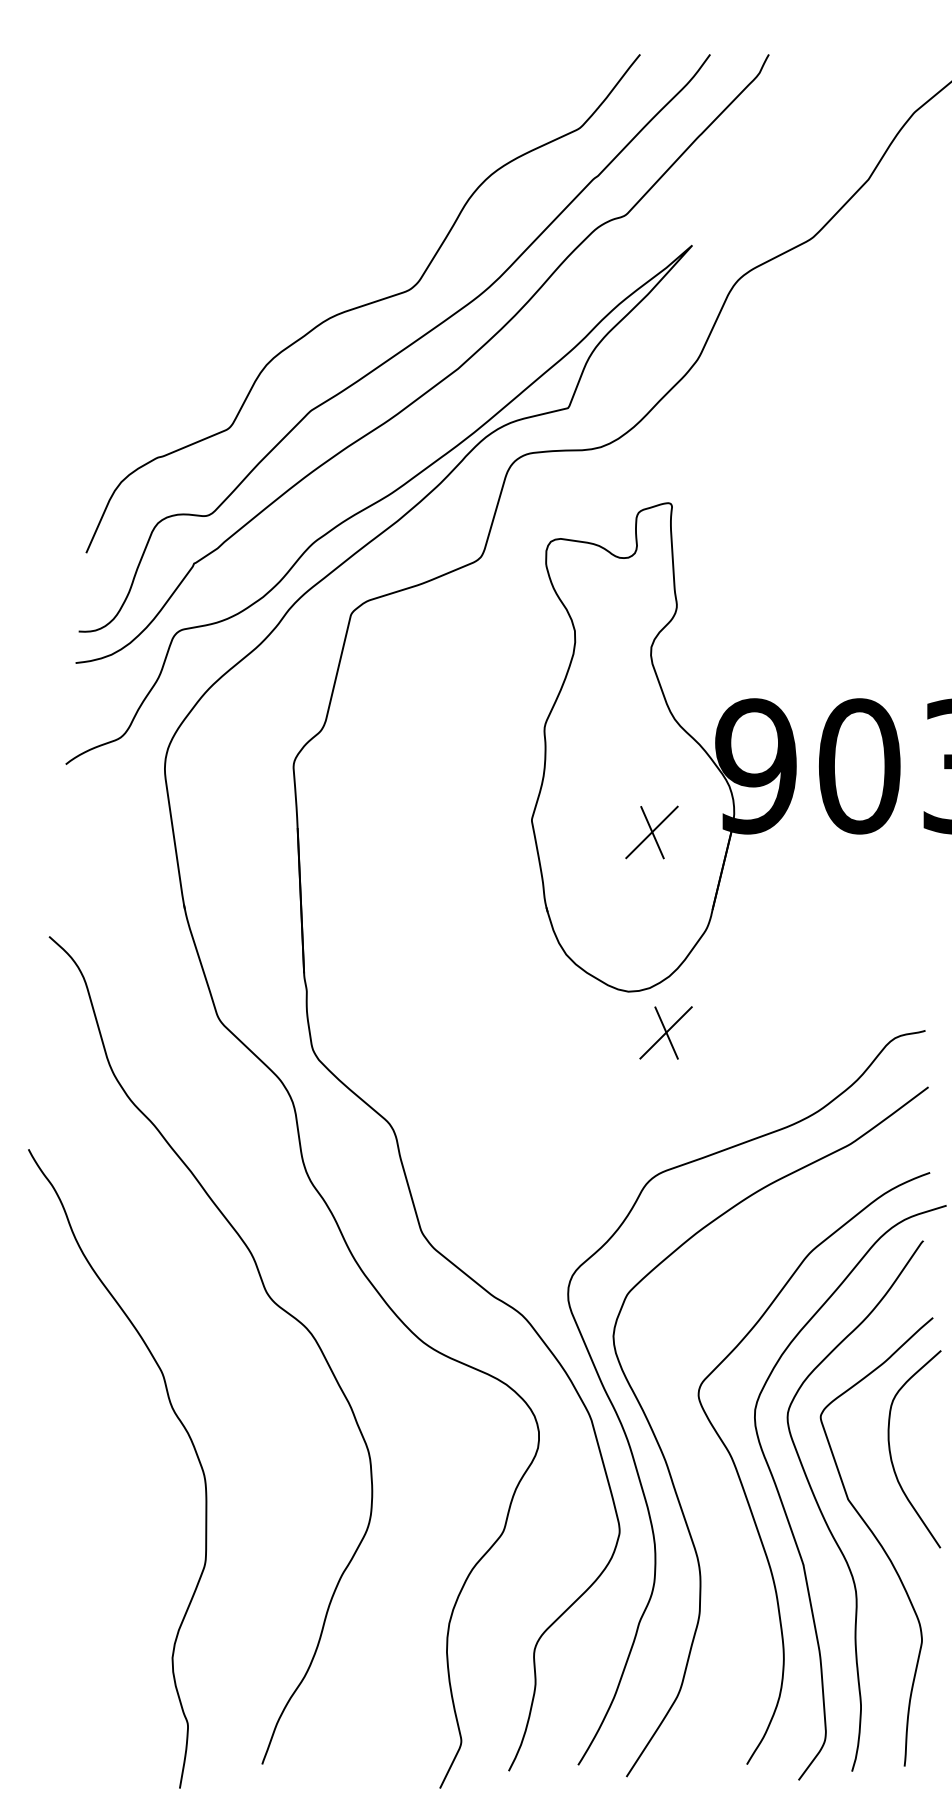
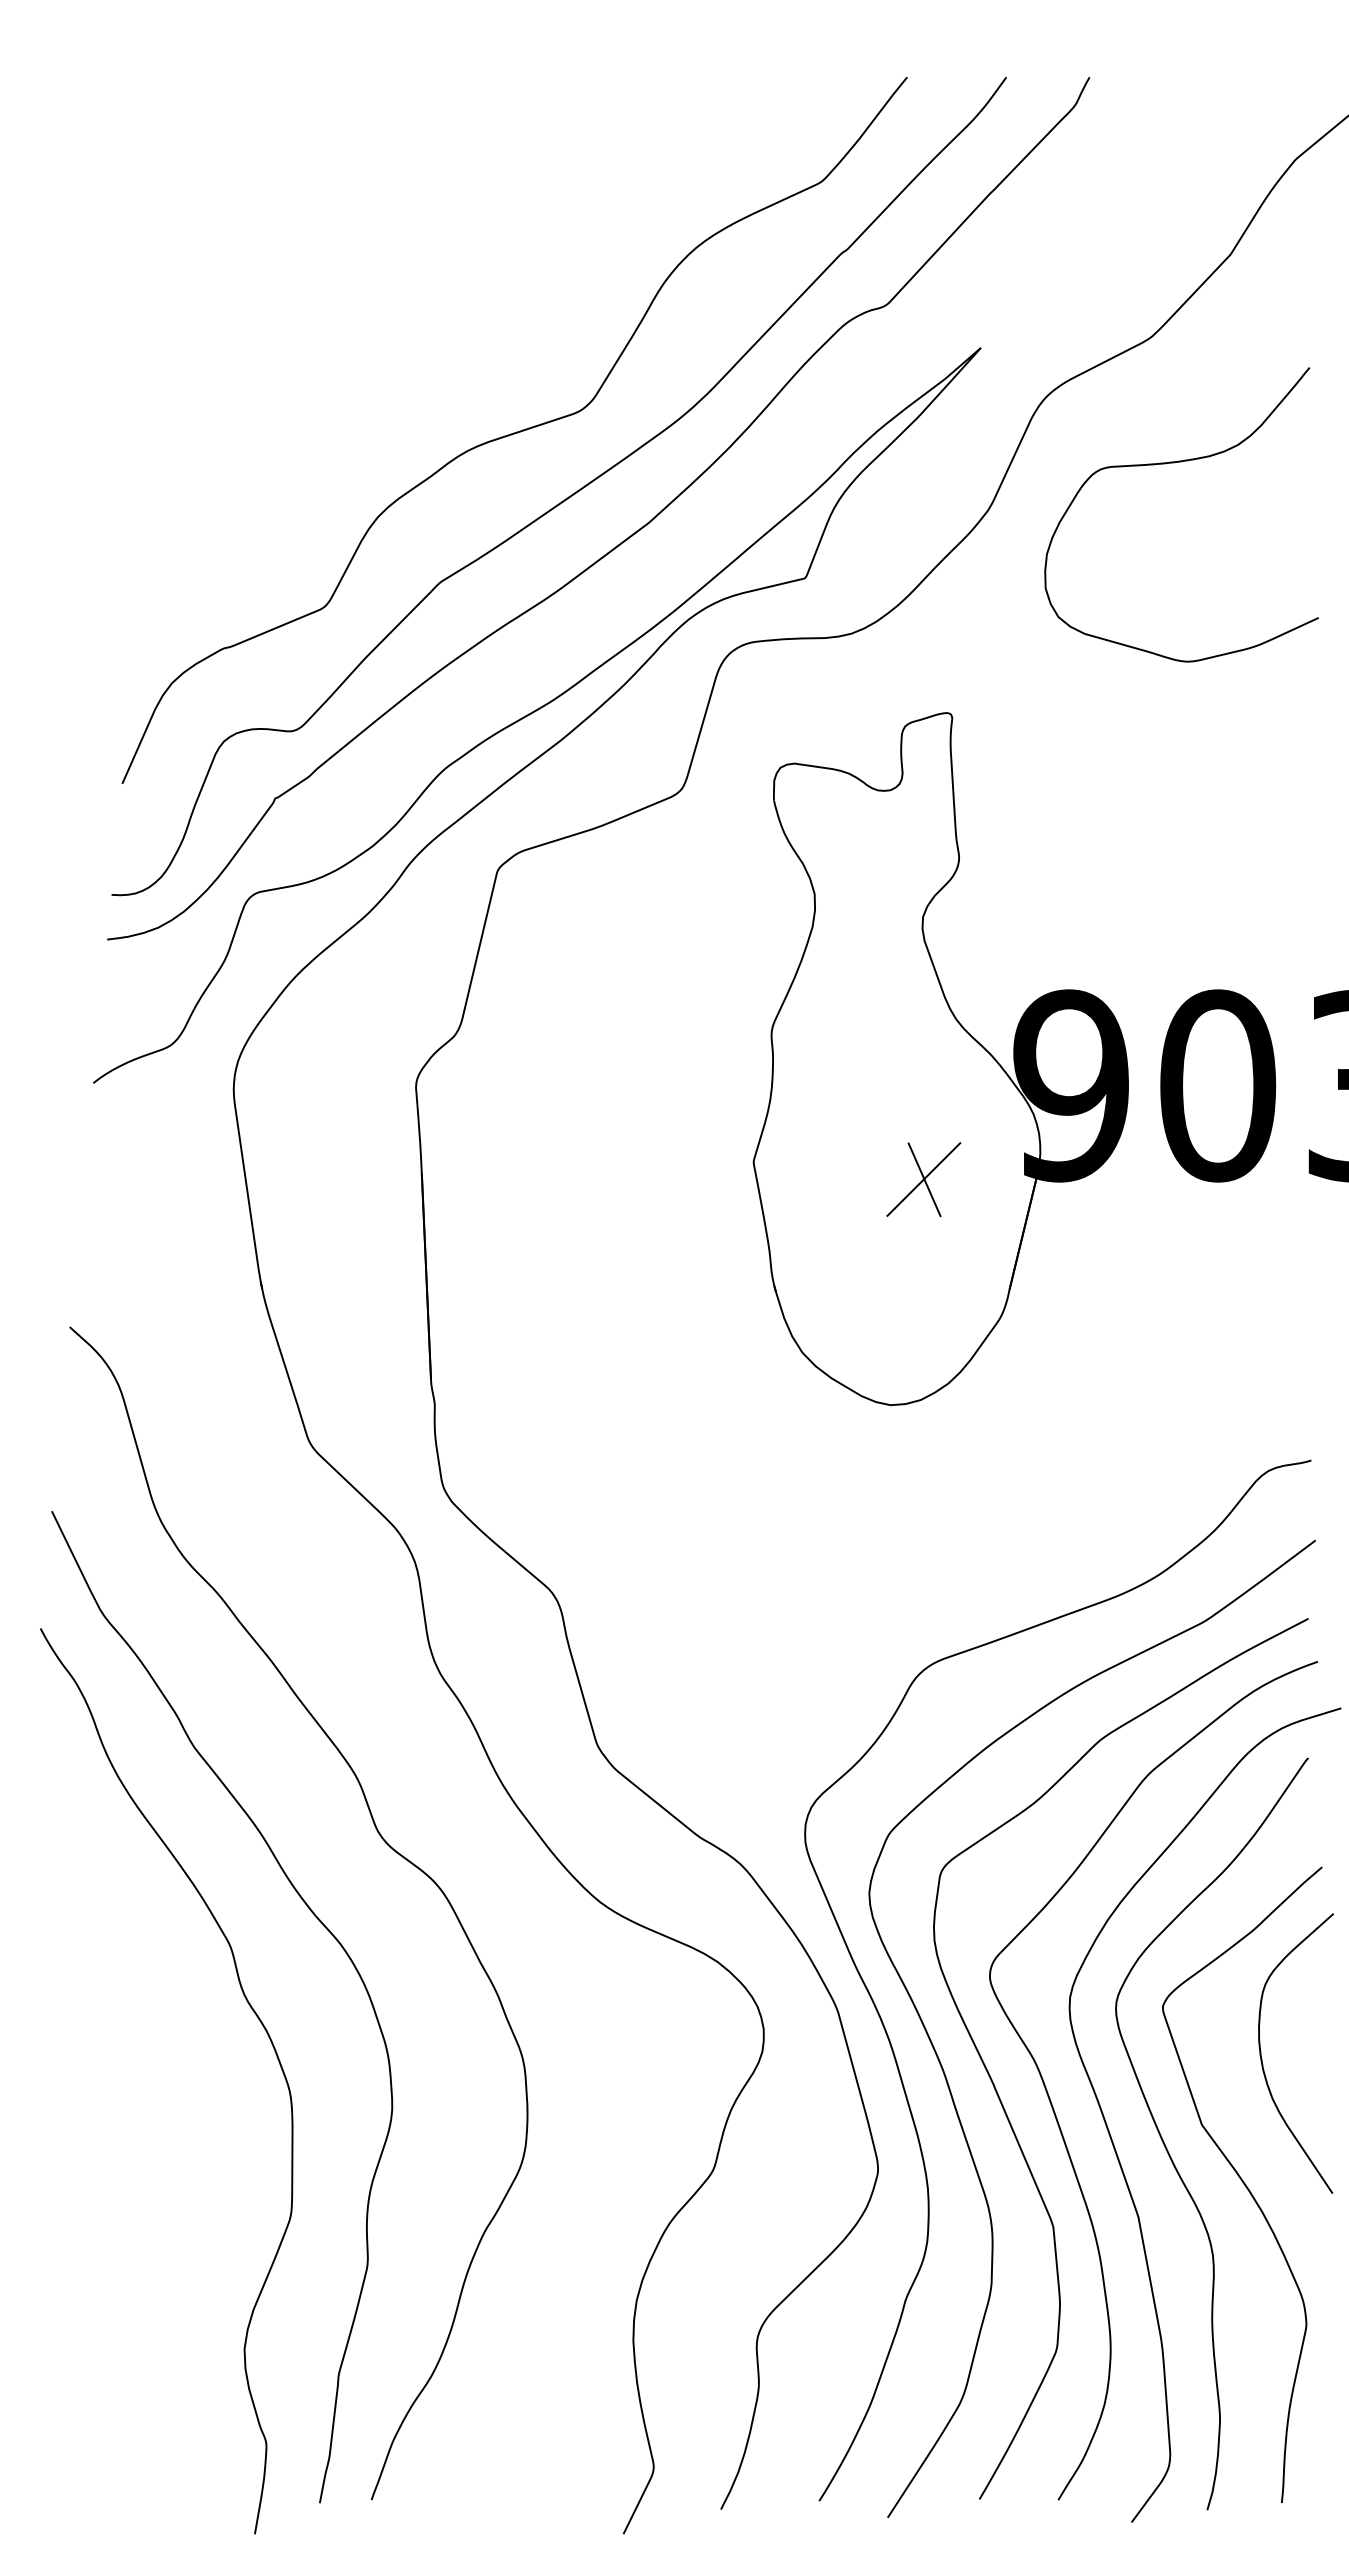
curve: (828, 327) -> (1174, 463), added
part: (665, 1032) -> (943, 1463), removed
curve: (227, 1358) -> (322, 1925), added
curve: (709, 1488) -> (1005, 2109), added

